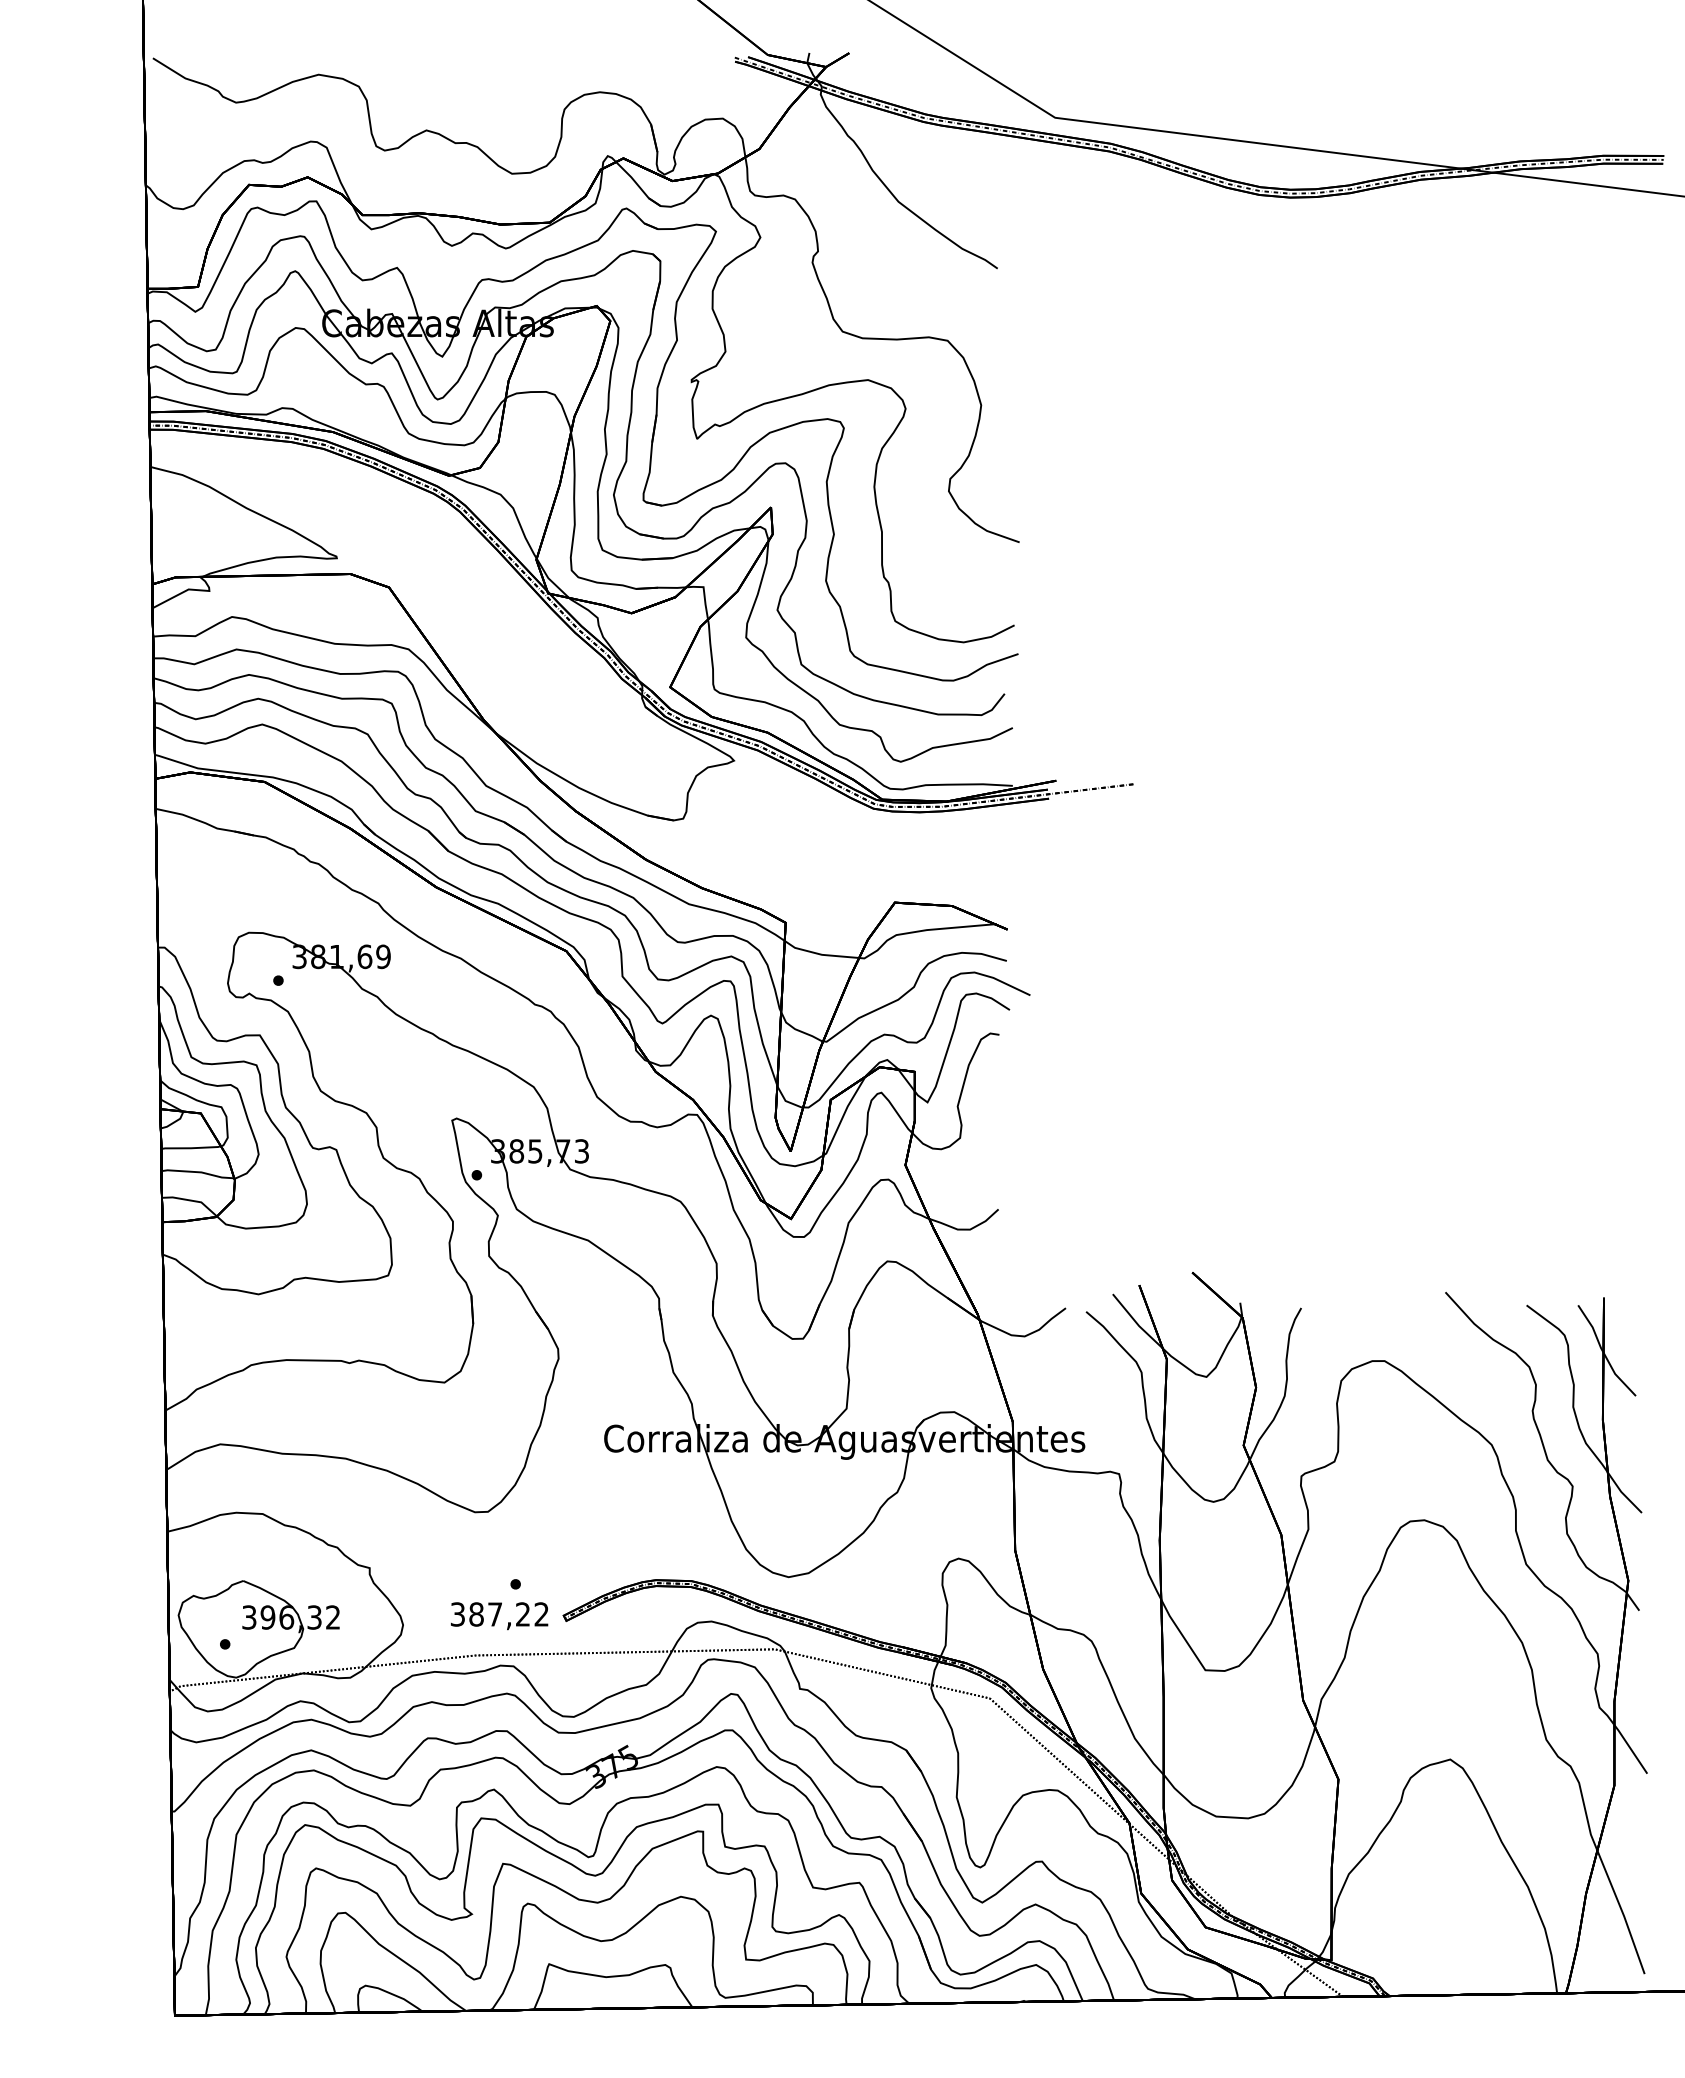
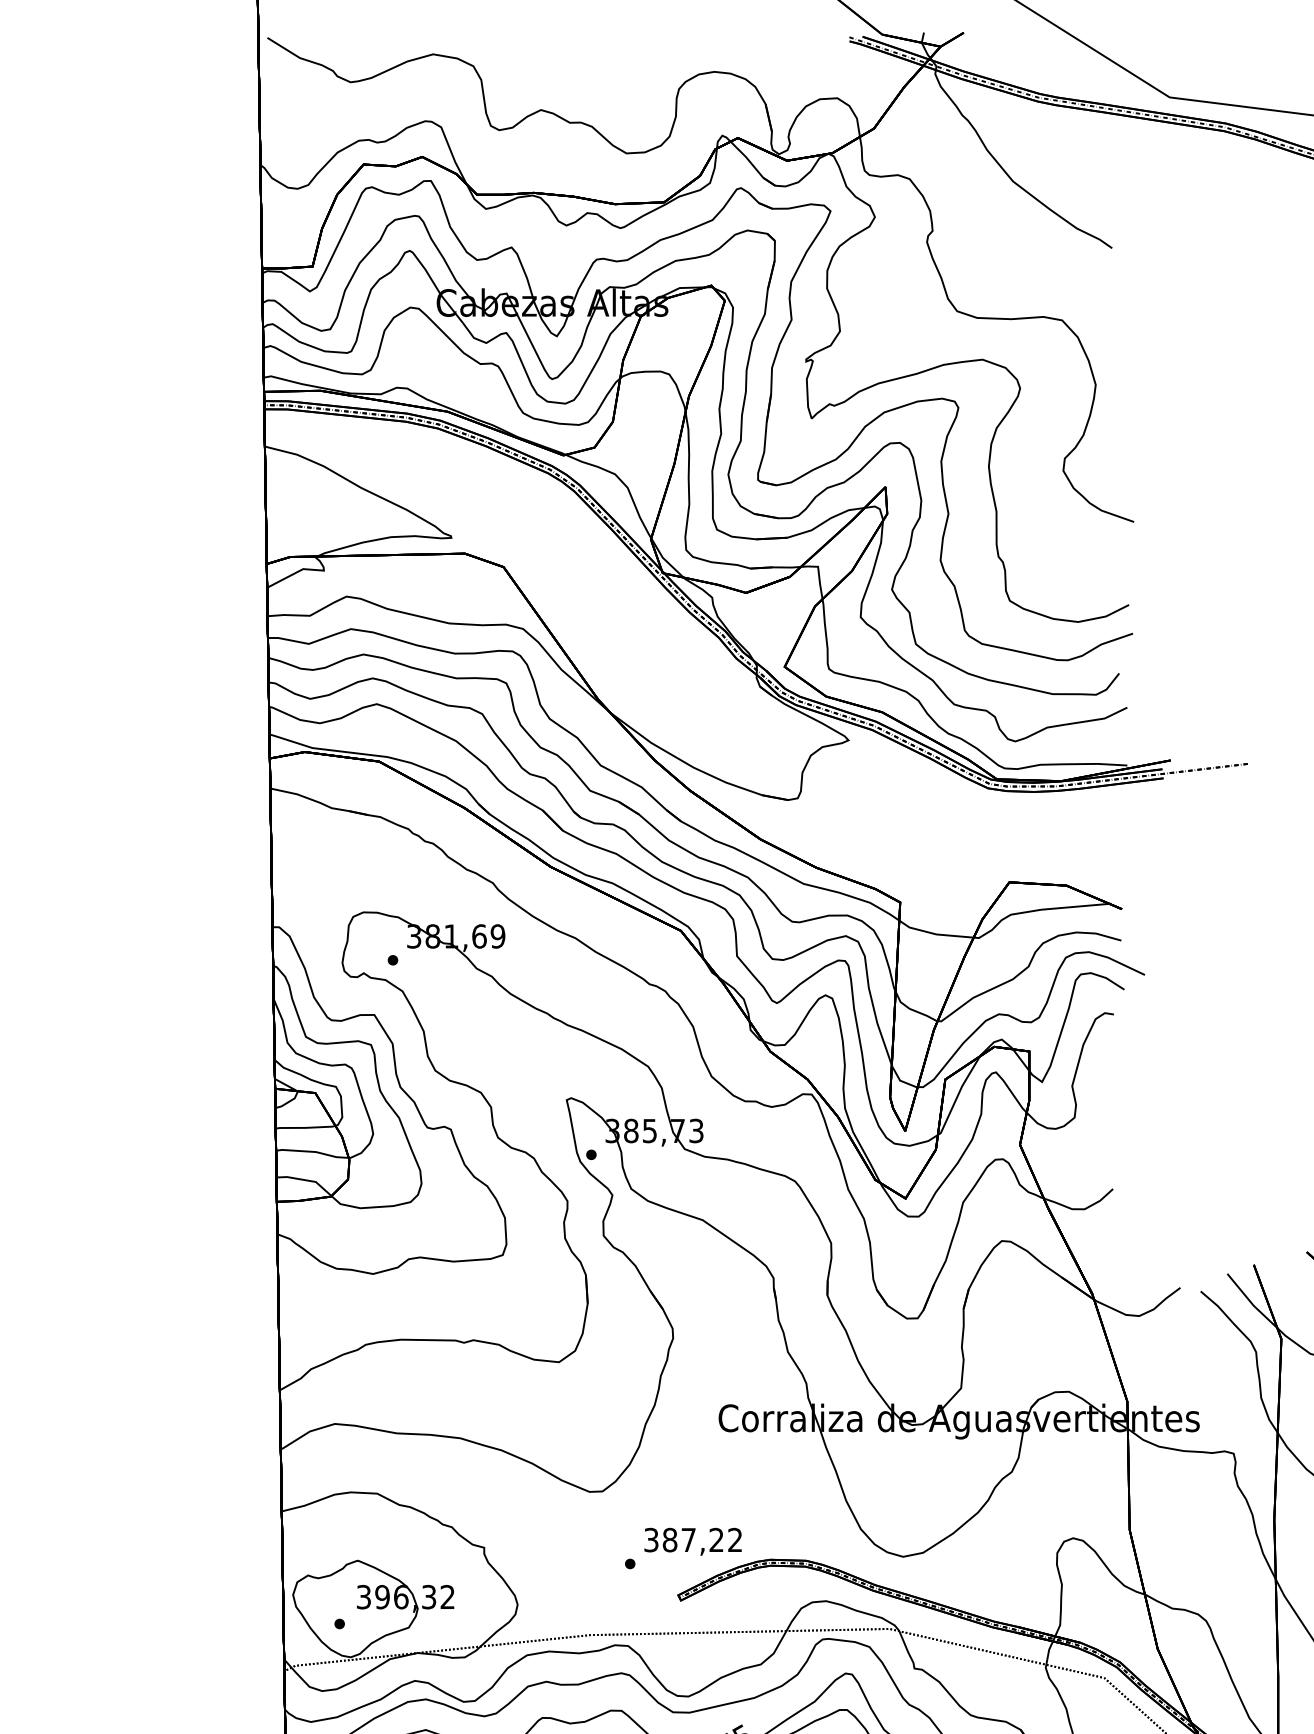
text: (499, 1616) -> (693, 1542), moved

